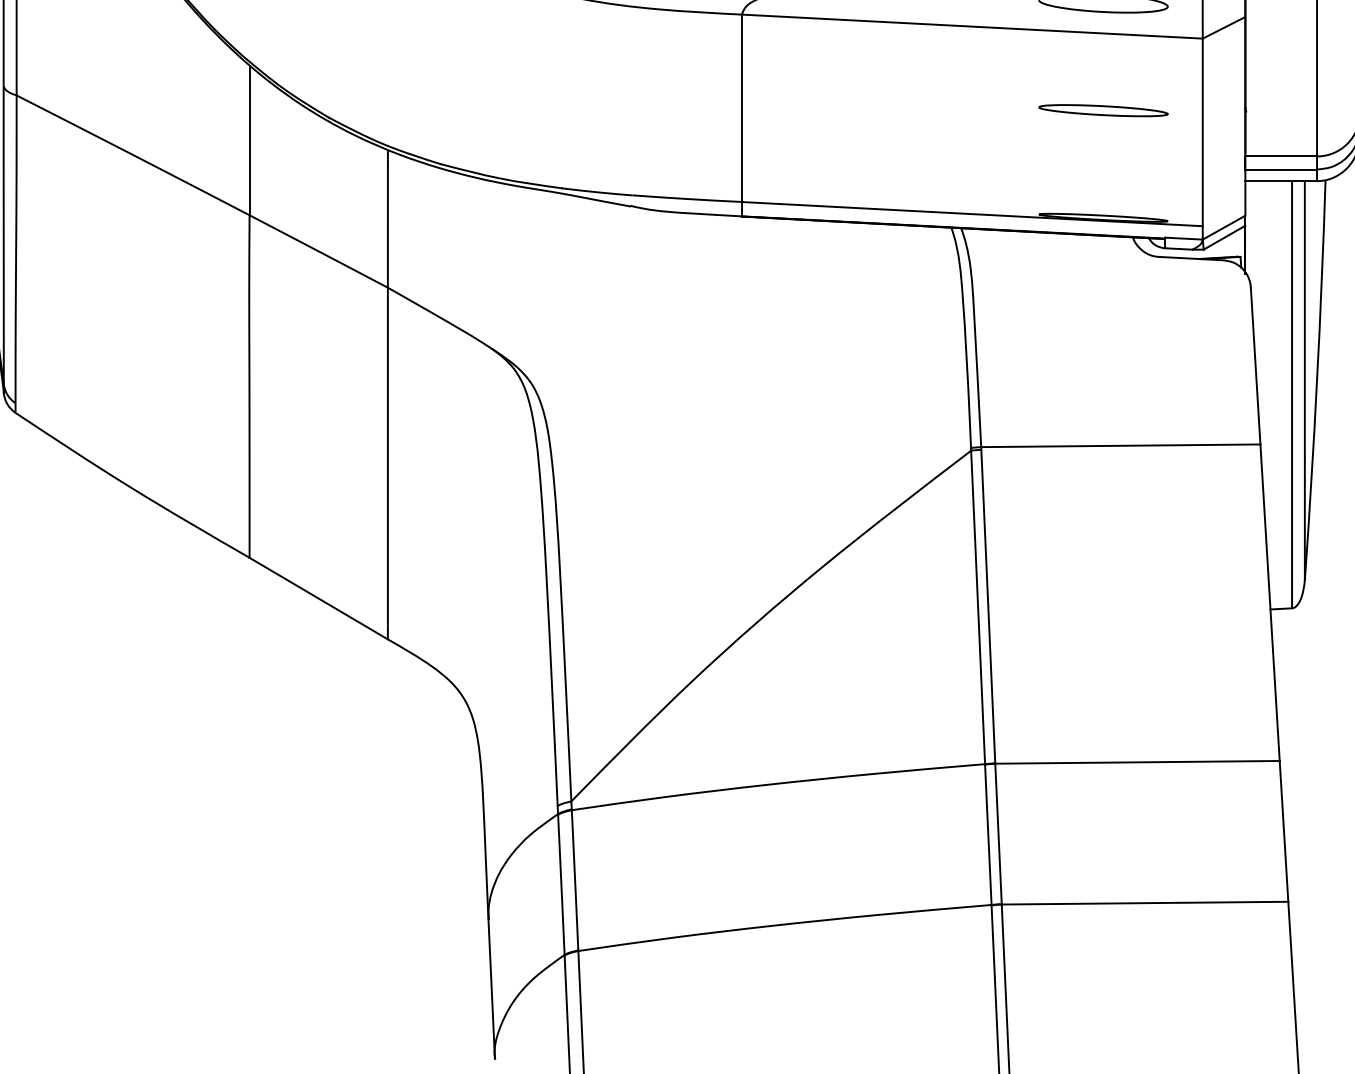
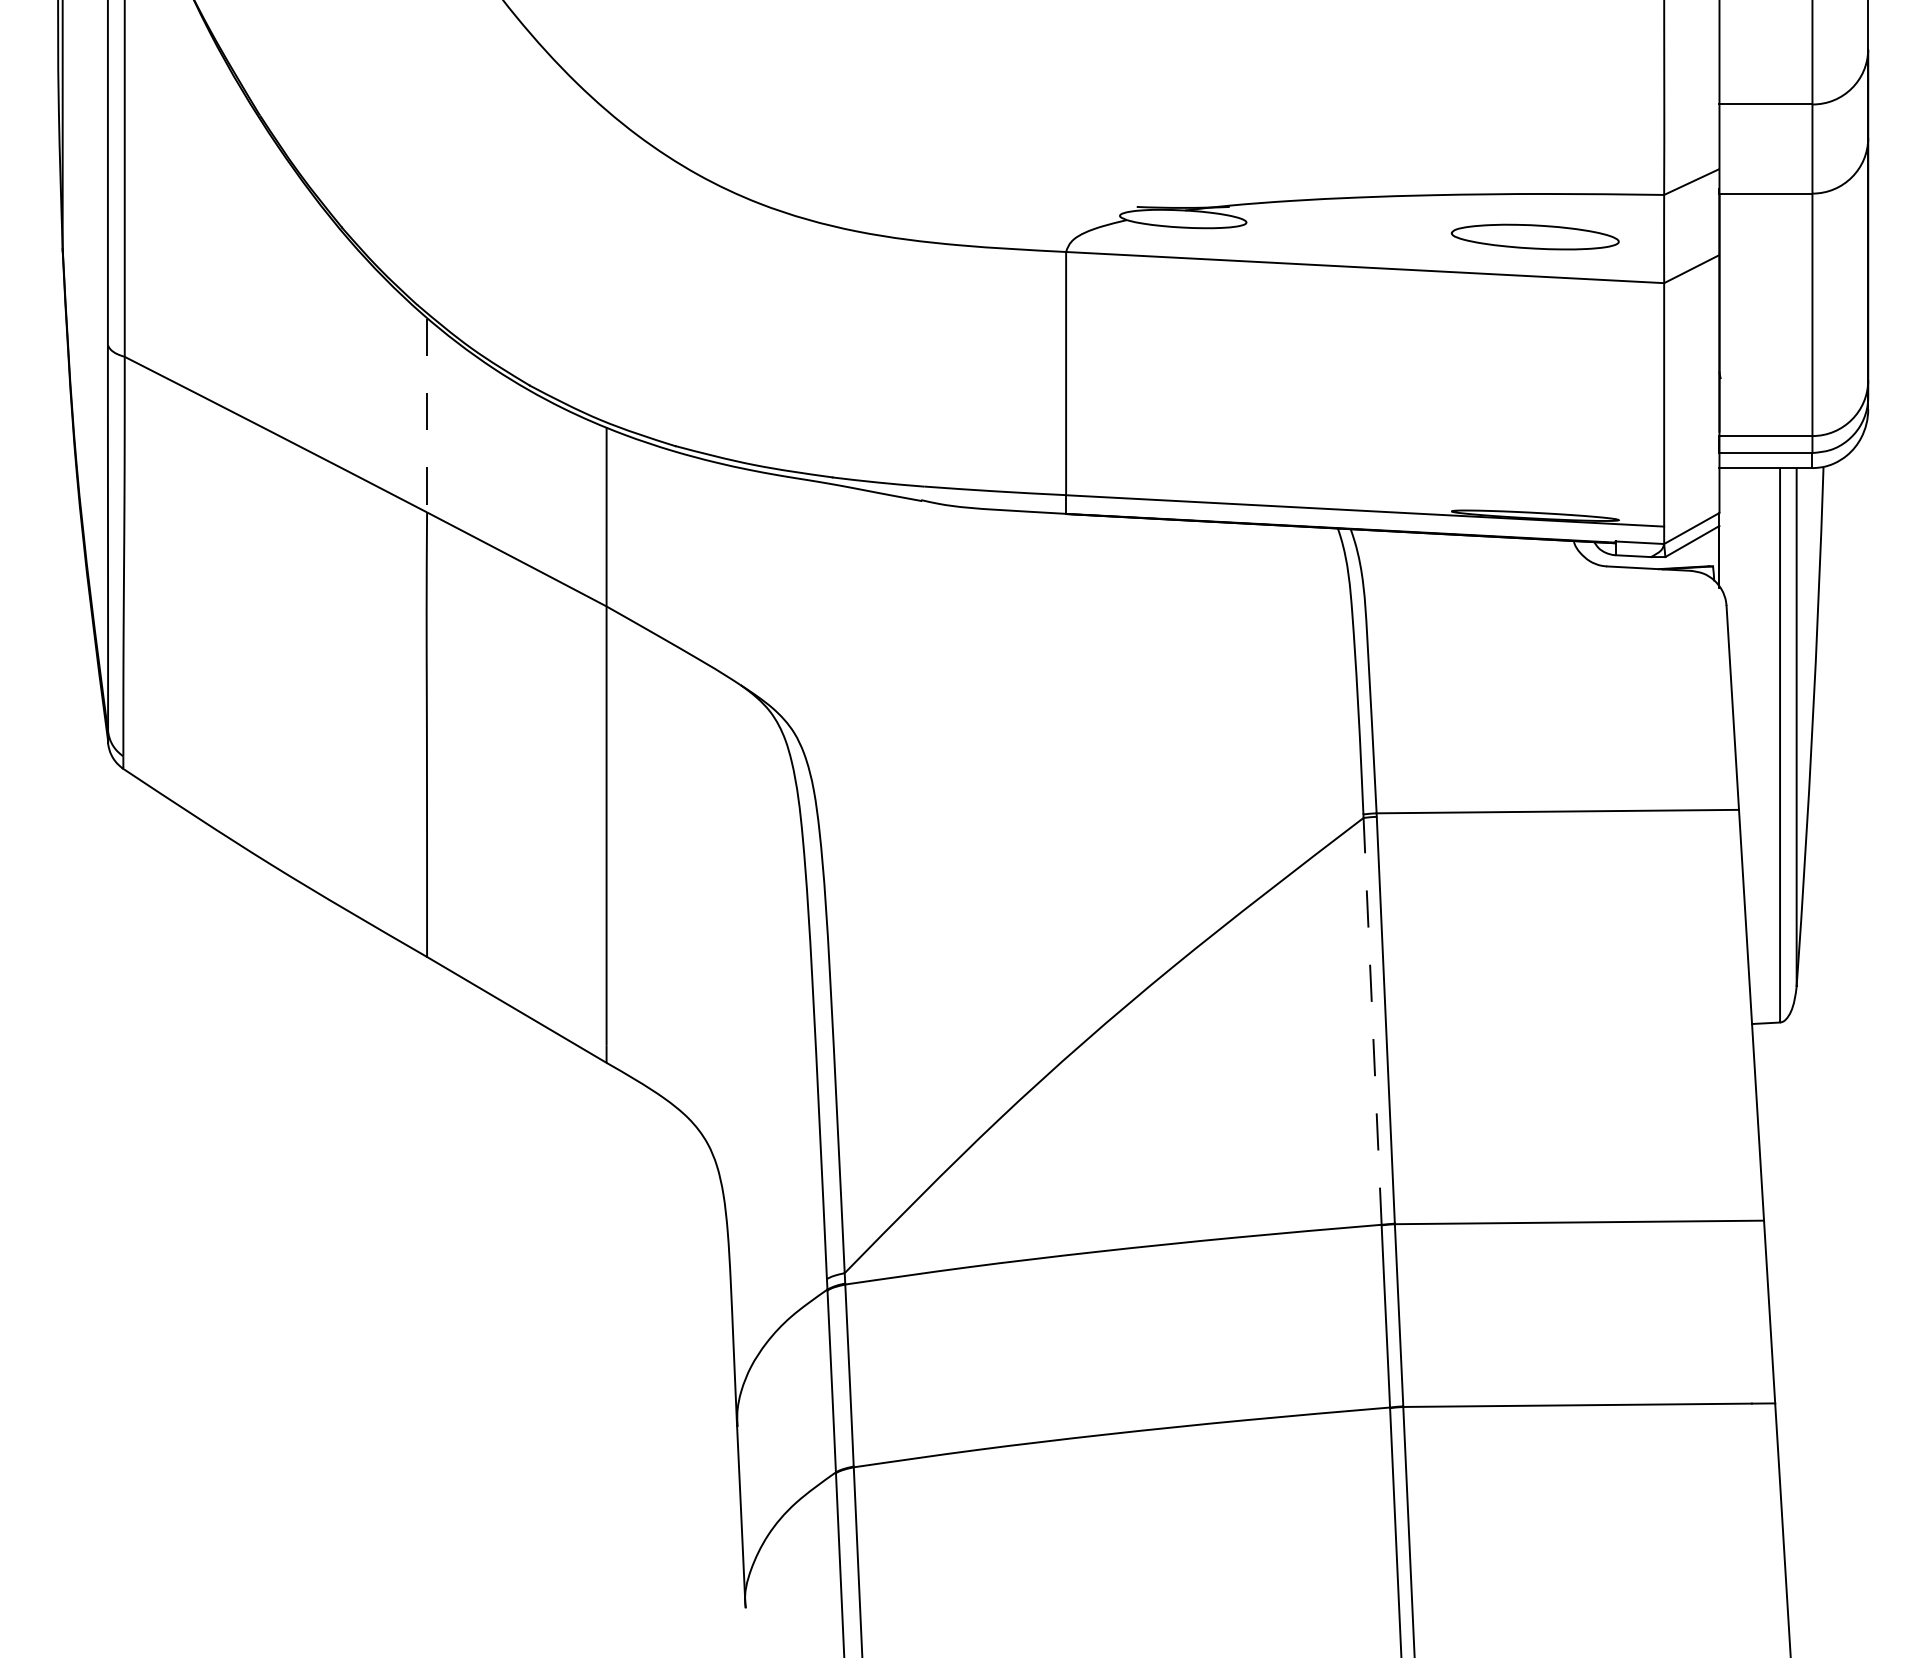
part: (1103, 110) -> (1535, 376), removed
line: (249, 140) -> (427, 415), solid -> dashed
line: (978, 607) -> (1372, 1021), solid -> dashed

